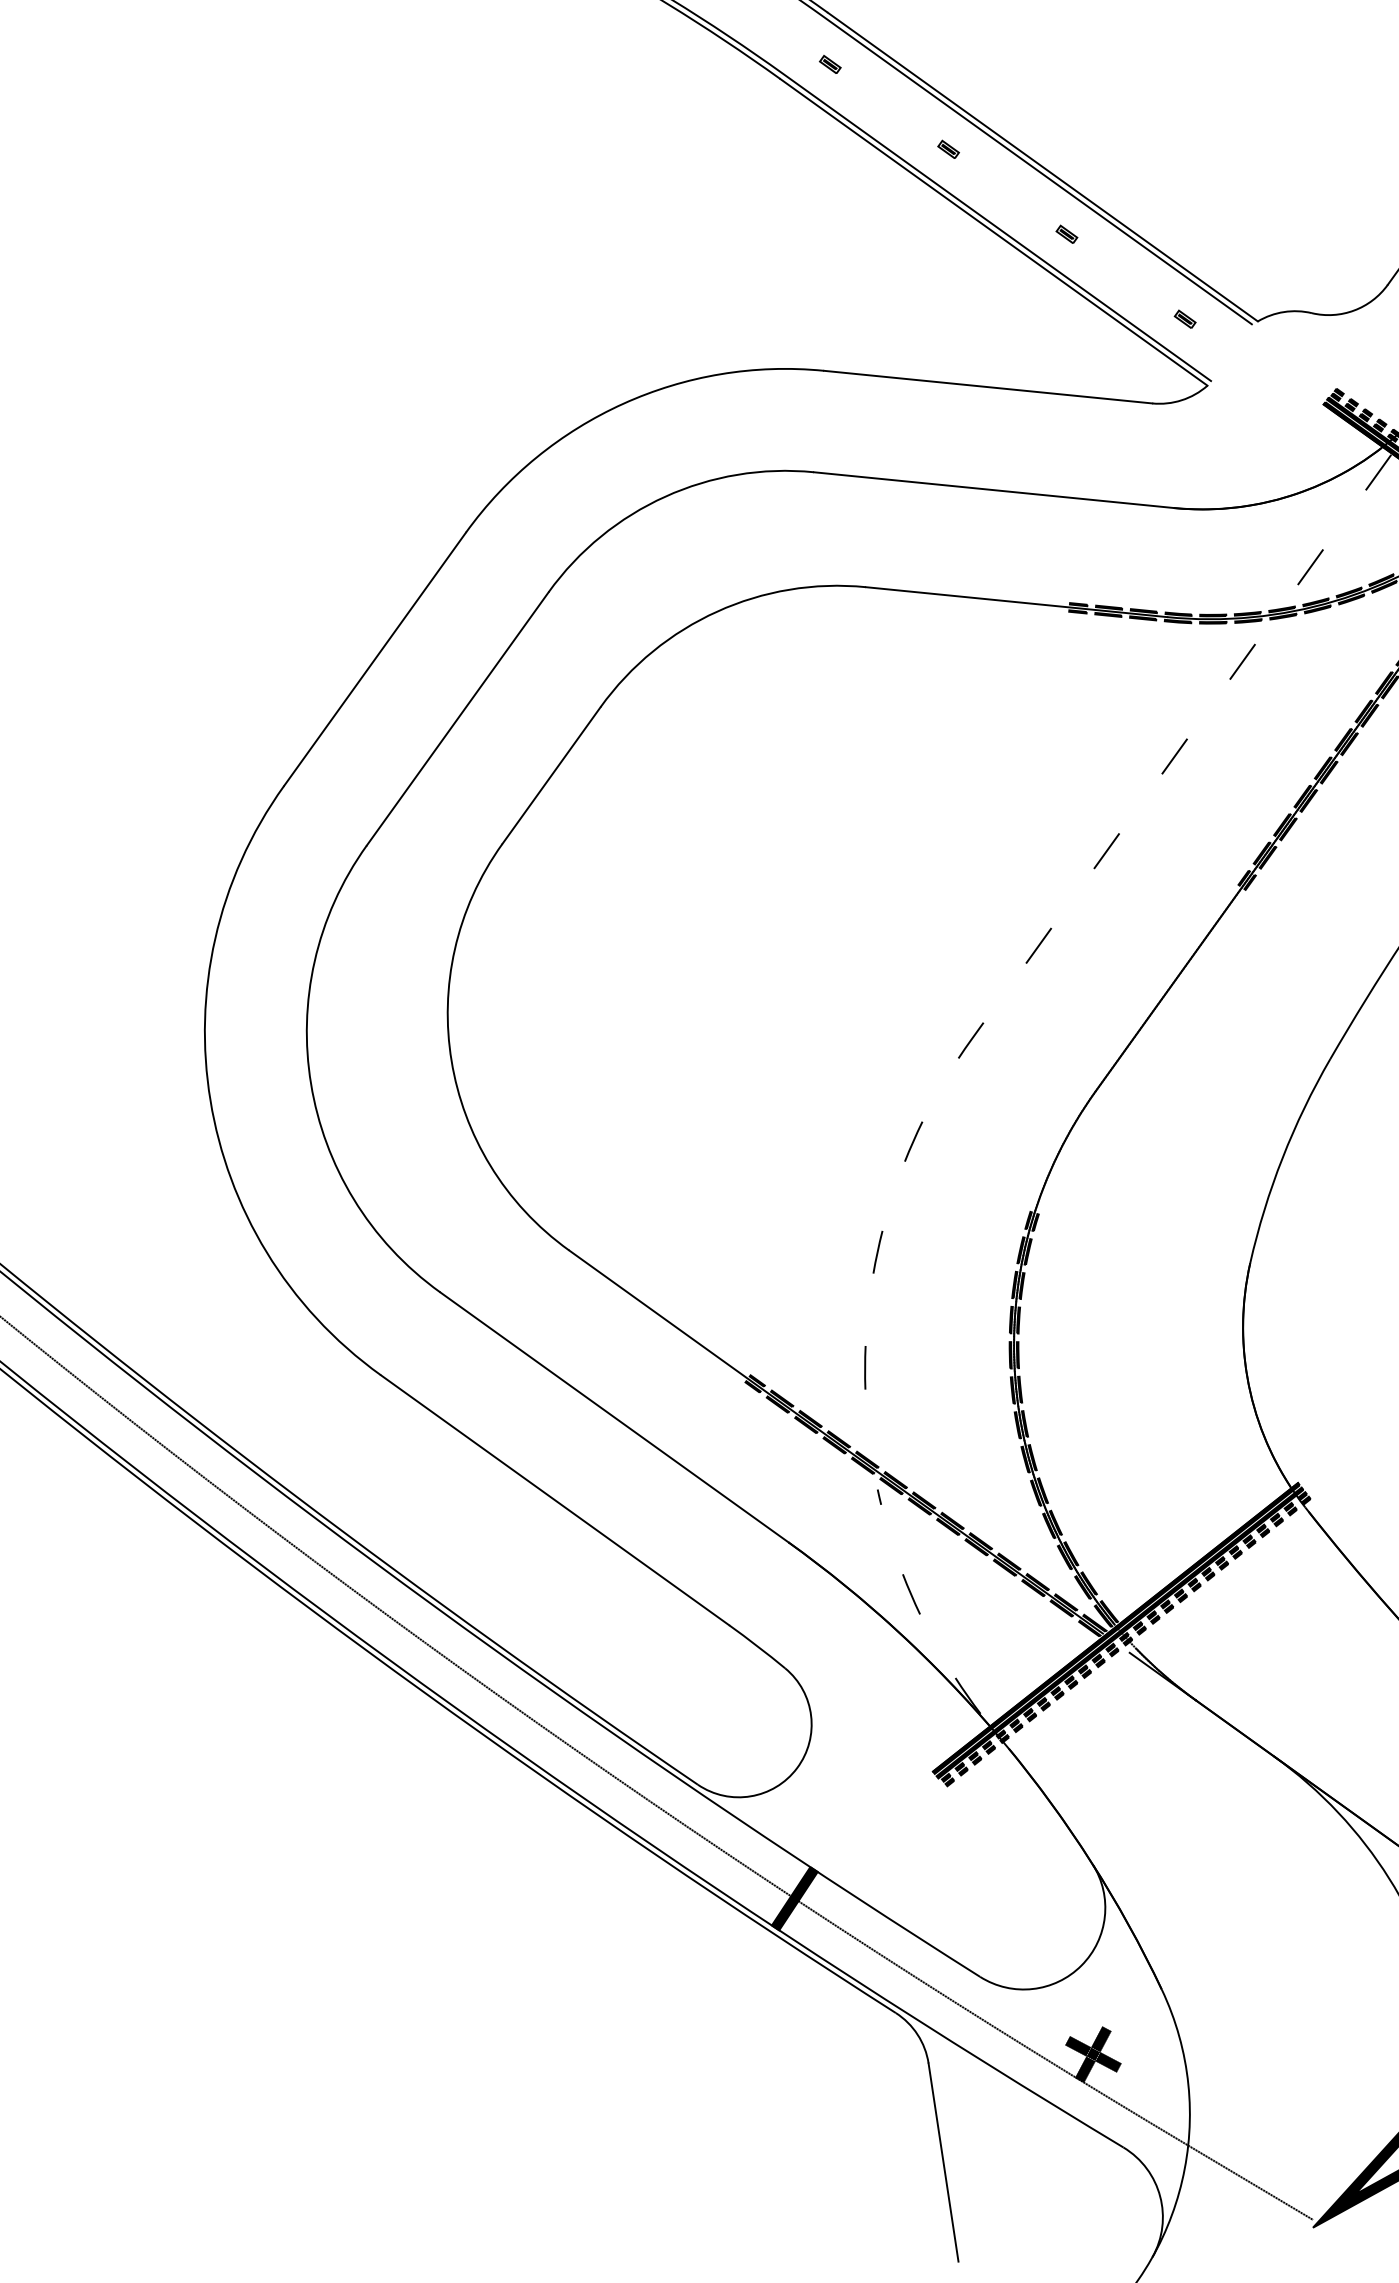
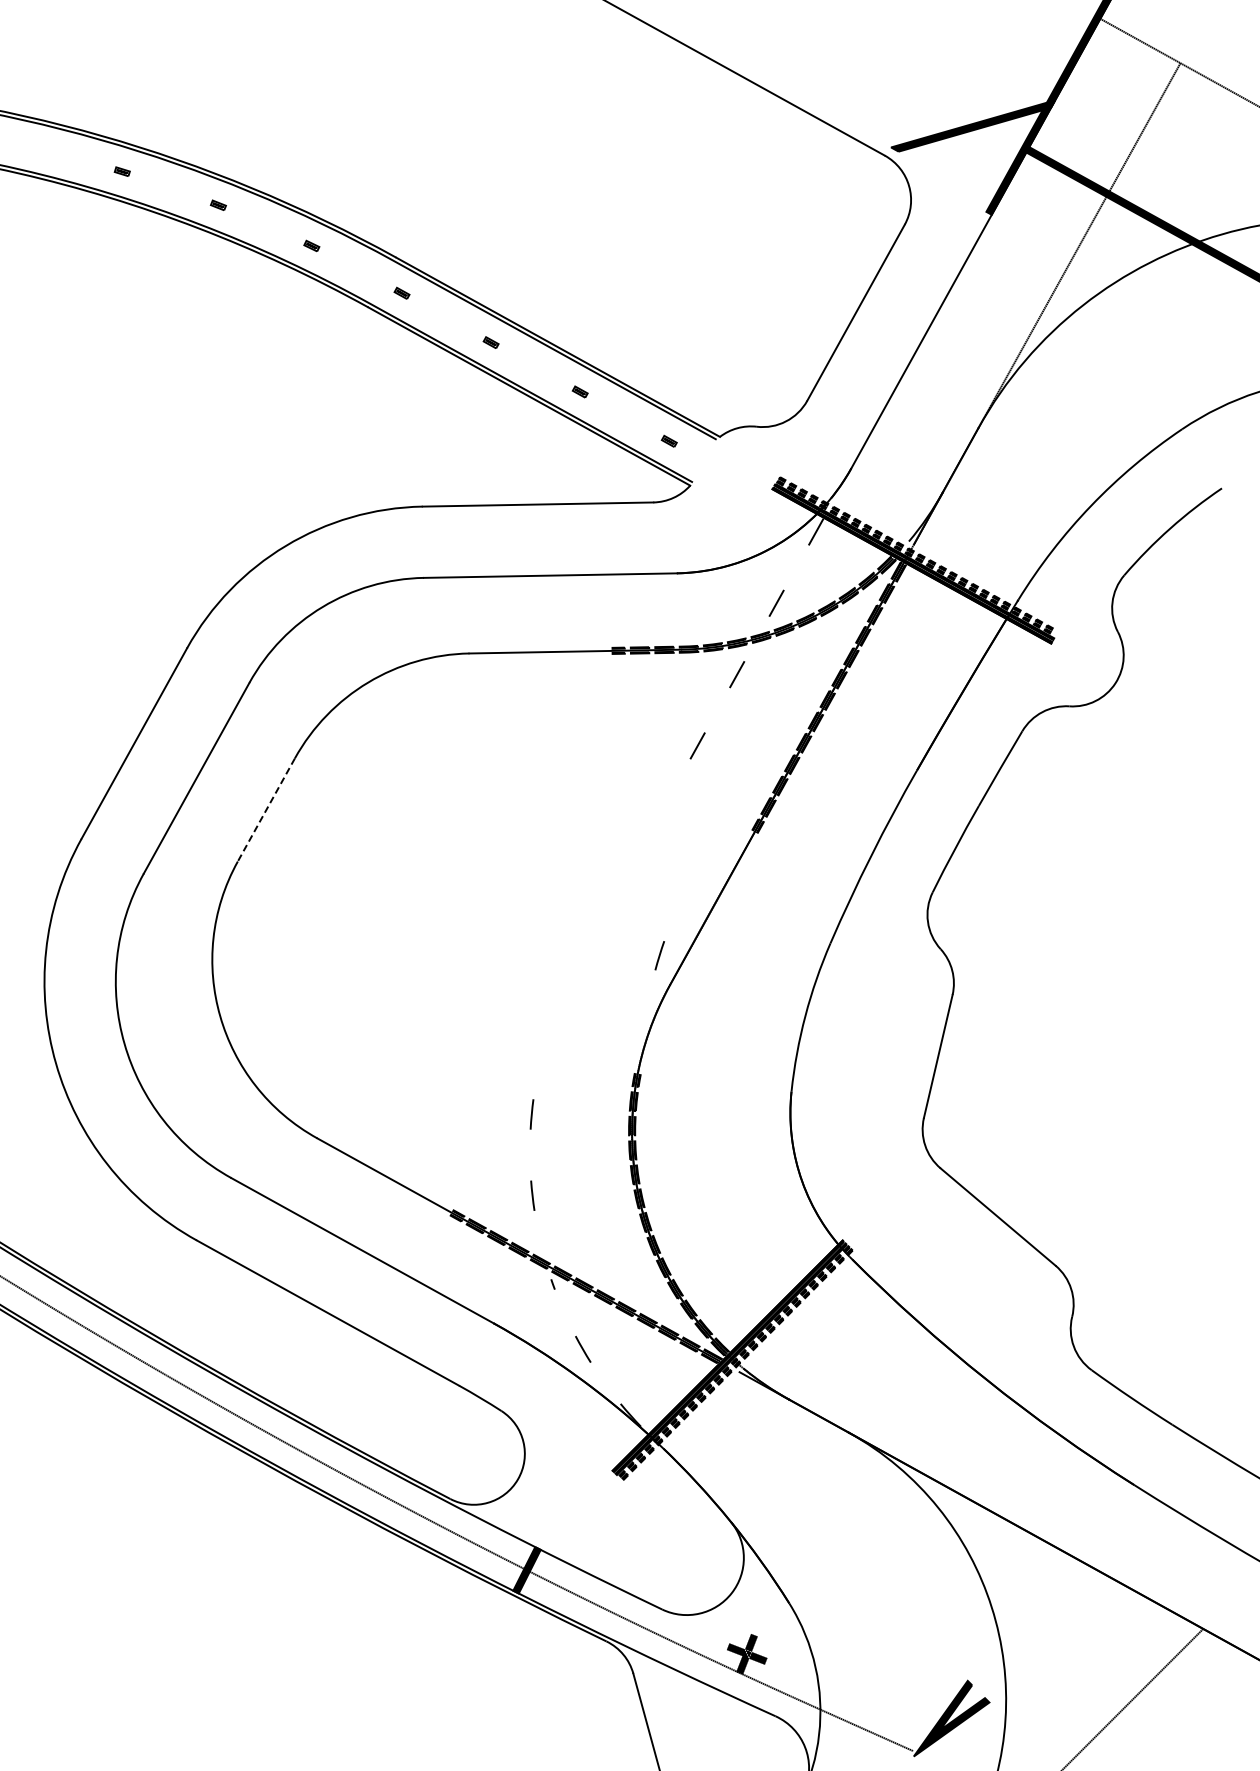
line: (551, 774) -> (266, 809), solid -> dashed
line: (1107, 850) -> (658, 816), removed
line: (1038, 944) -> (618, 887), removed
line: (971, 1040) -> (579, 959), removed
line: (913, 1141) -> (659, 955), moved

